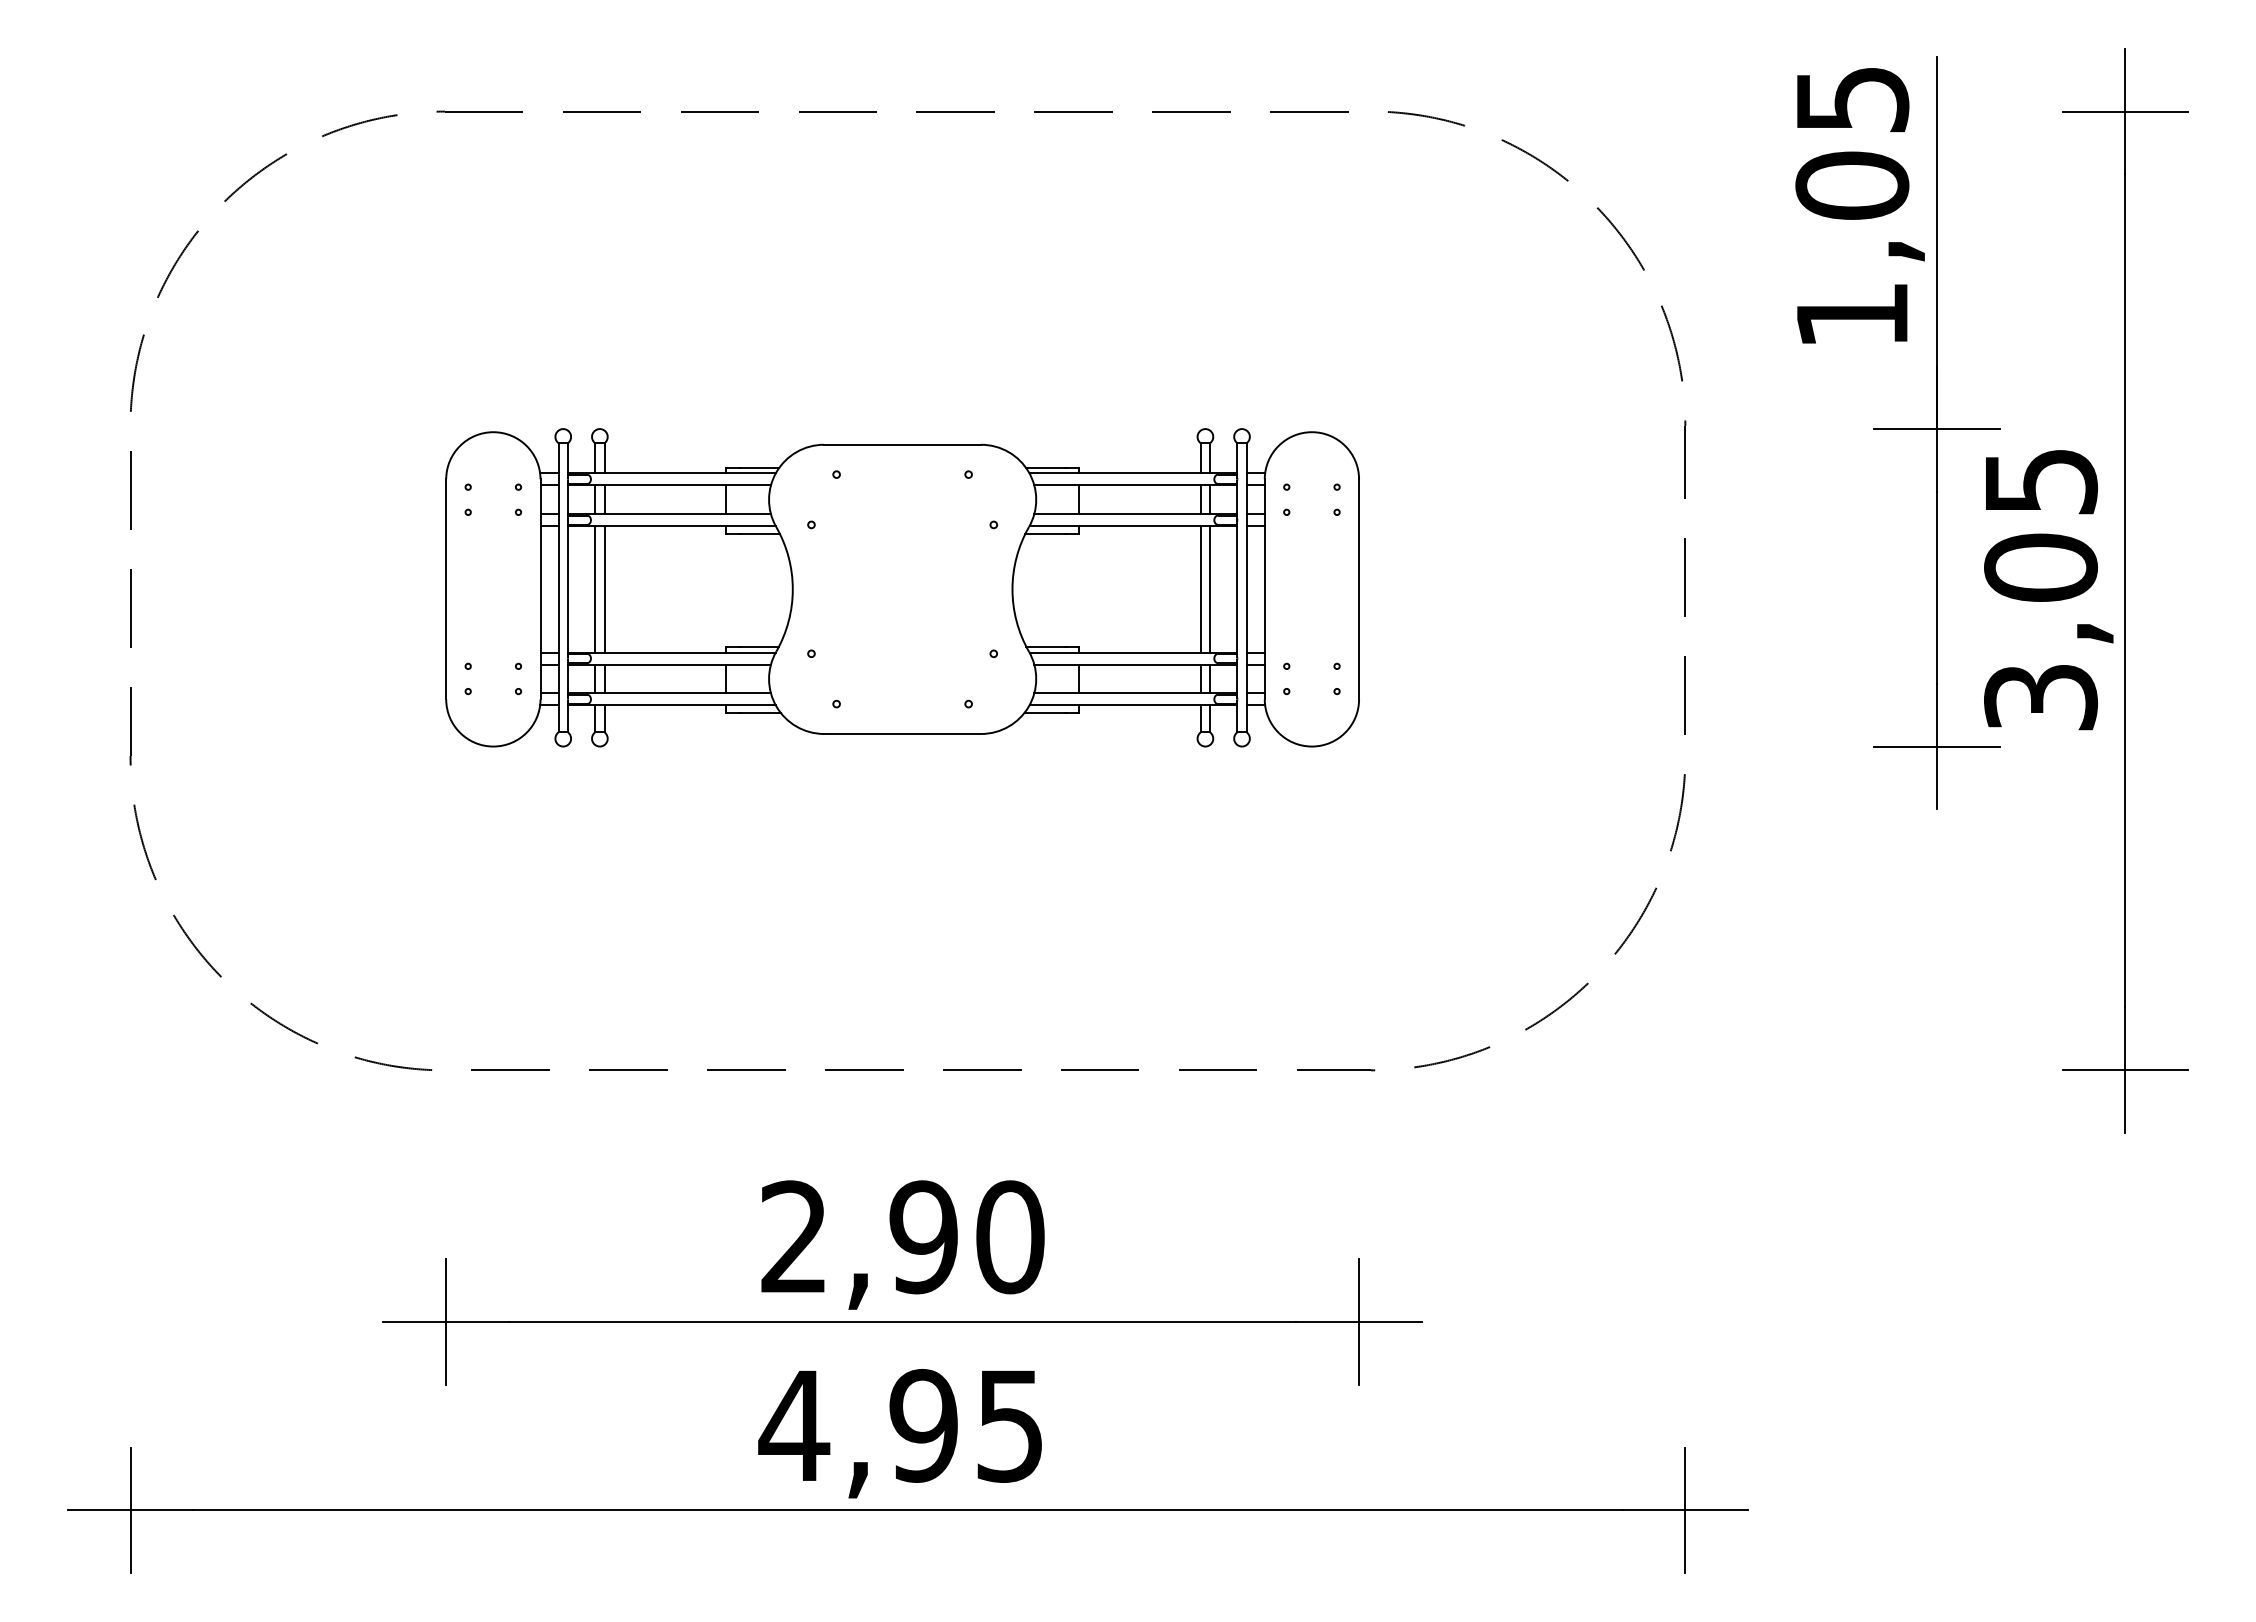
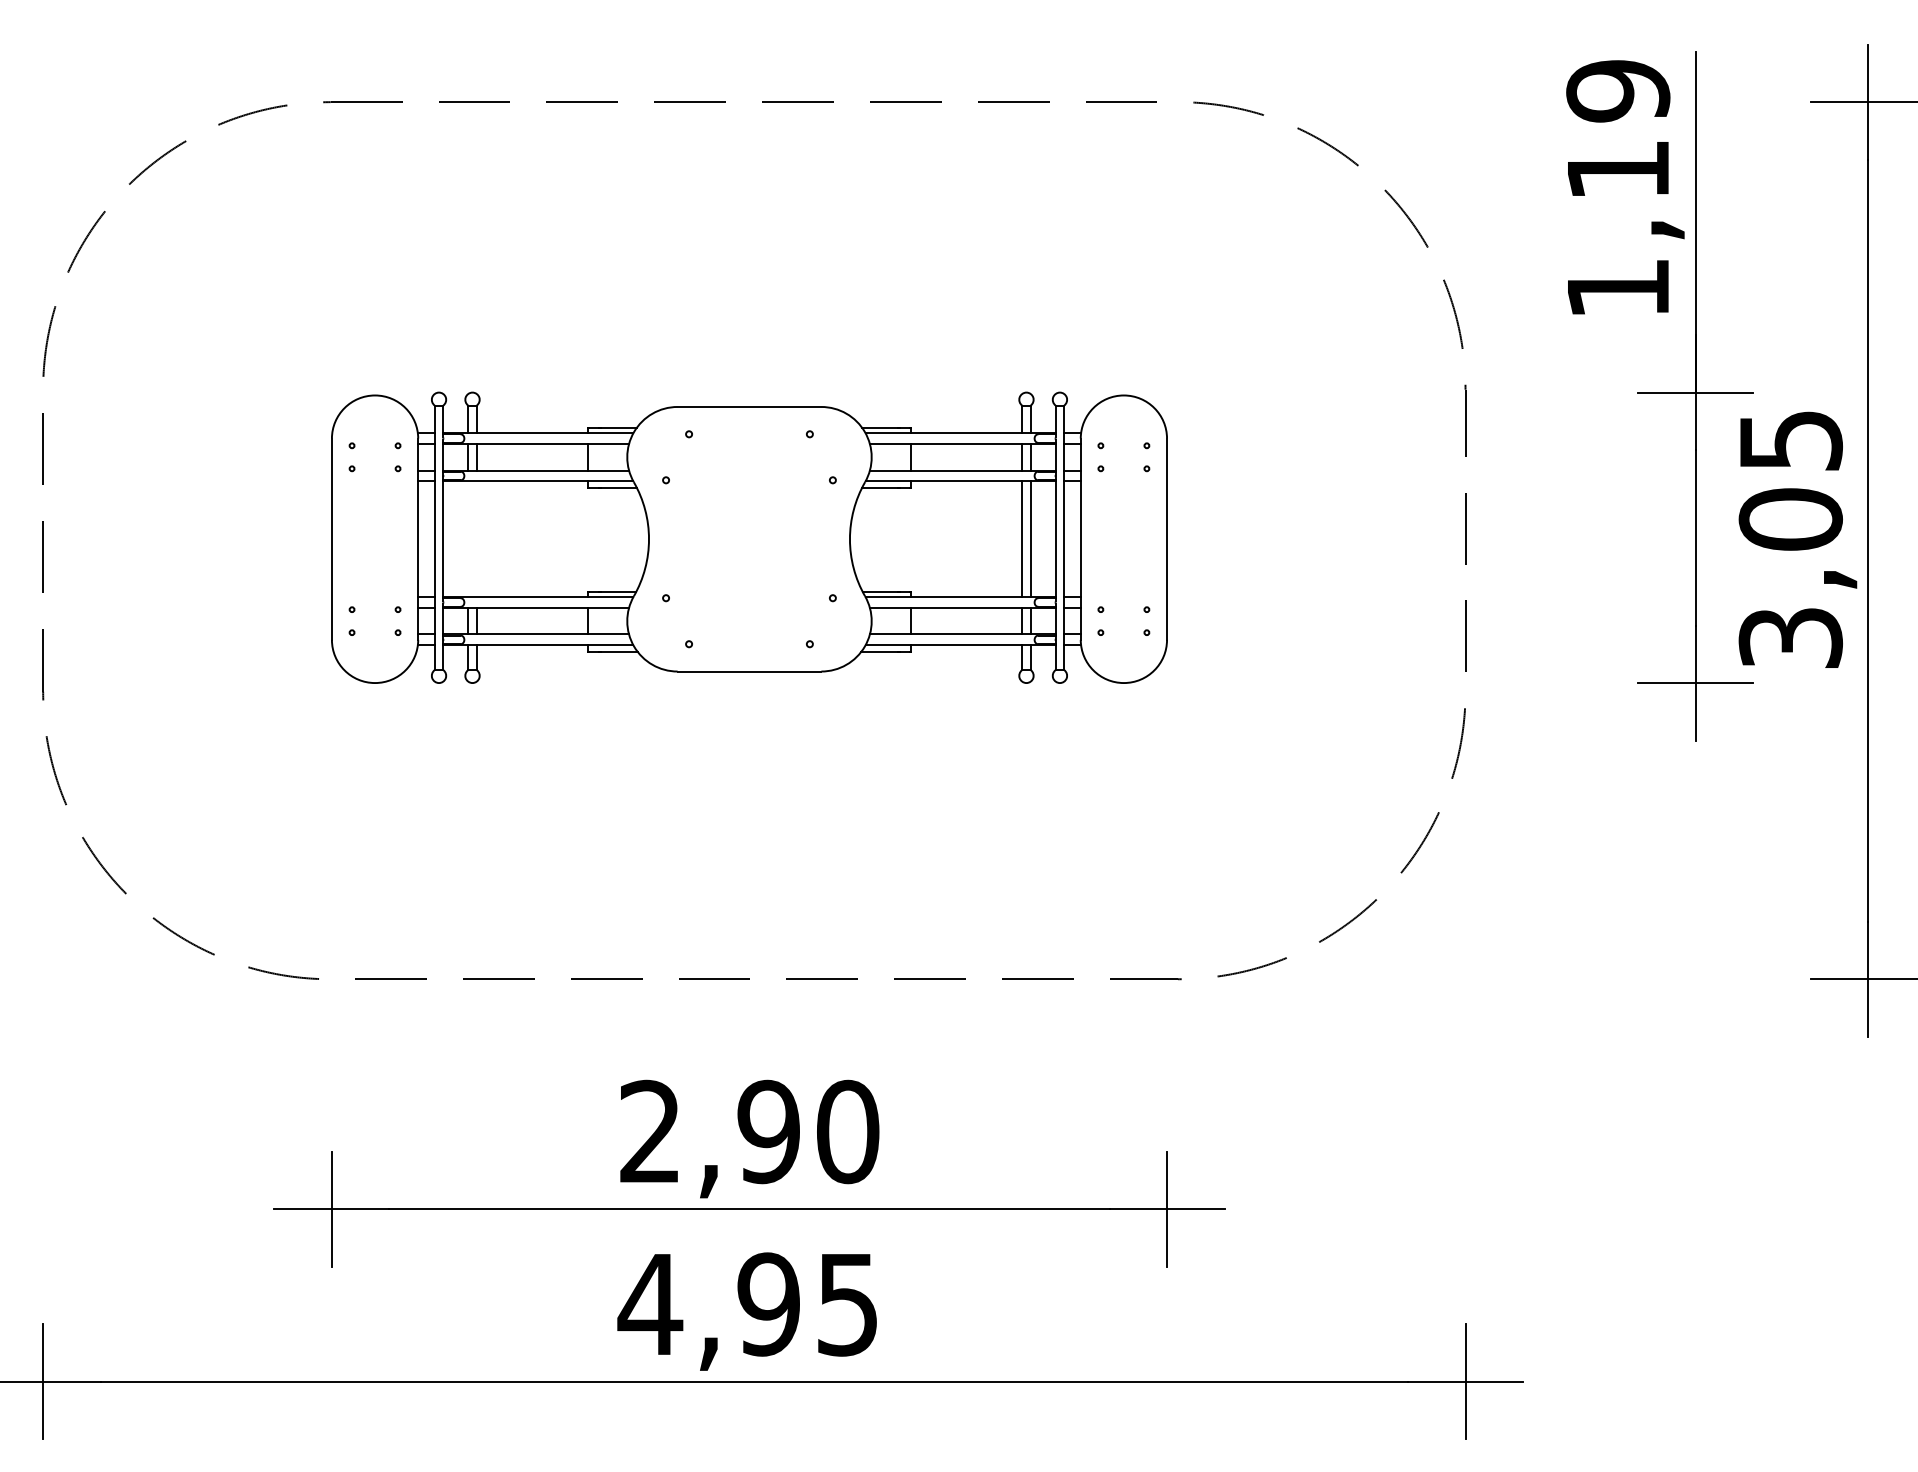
text: (1852, 142) -> (1618, 130), 1,05 -> 1,19
line: (595, 589) -> (468, 539), removed
line: (604, 589) -> (476, 539), removed

